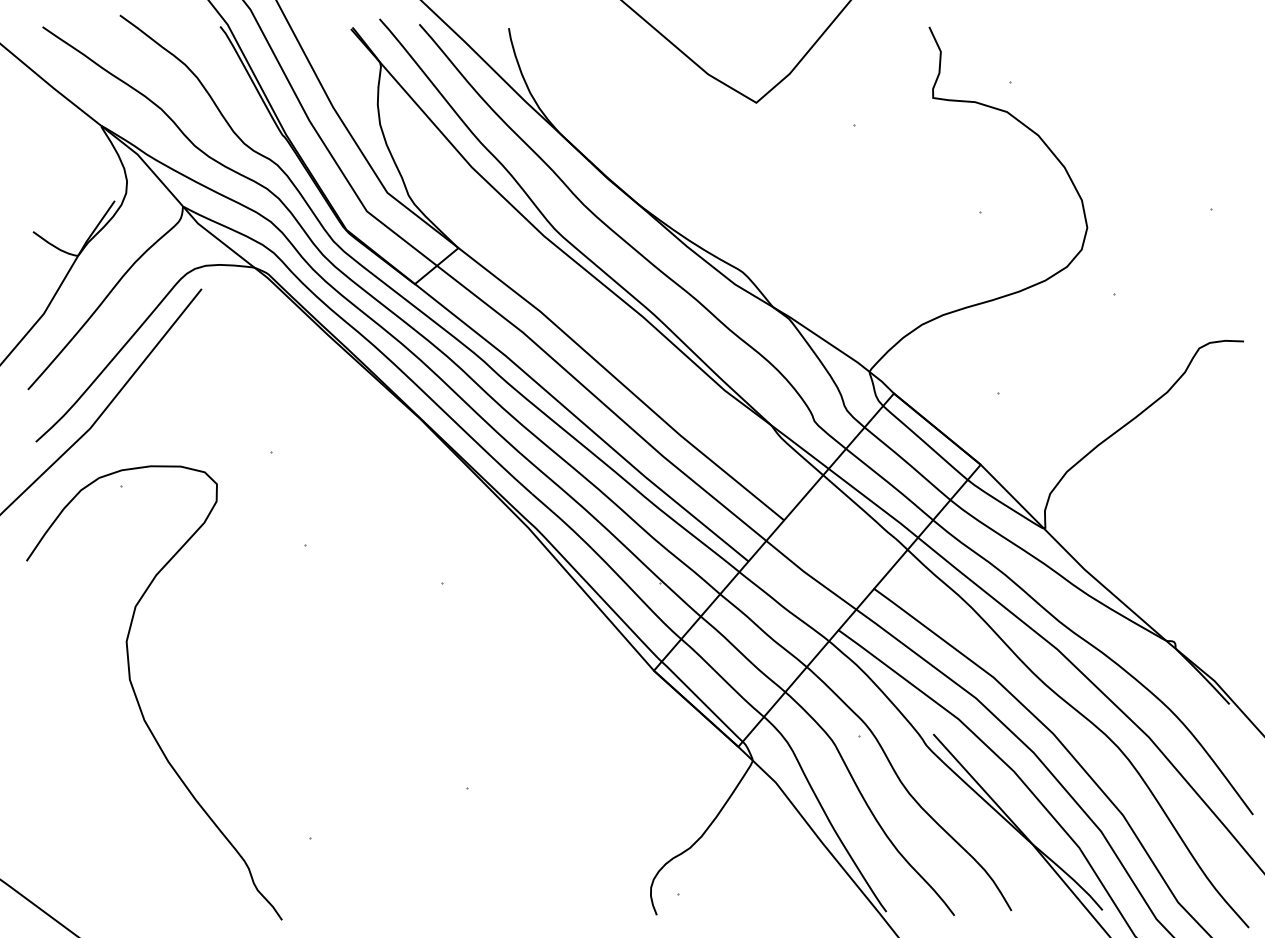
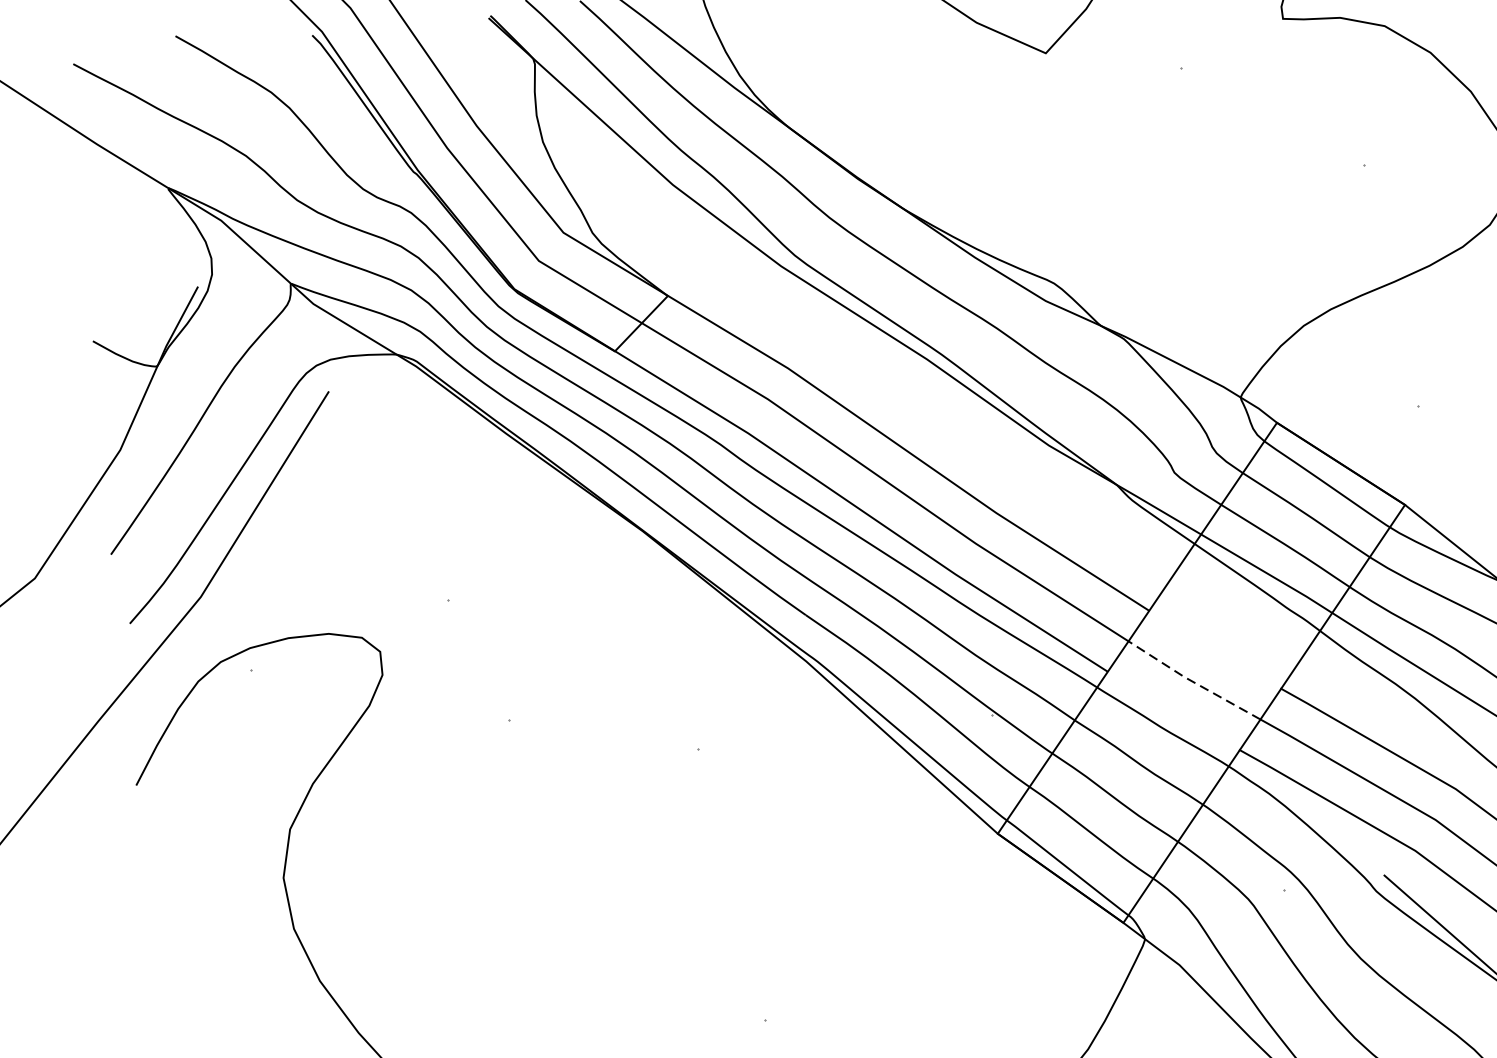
line: (809, 575) -> (1192, 681), solid -> dashed

